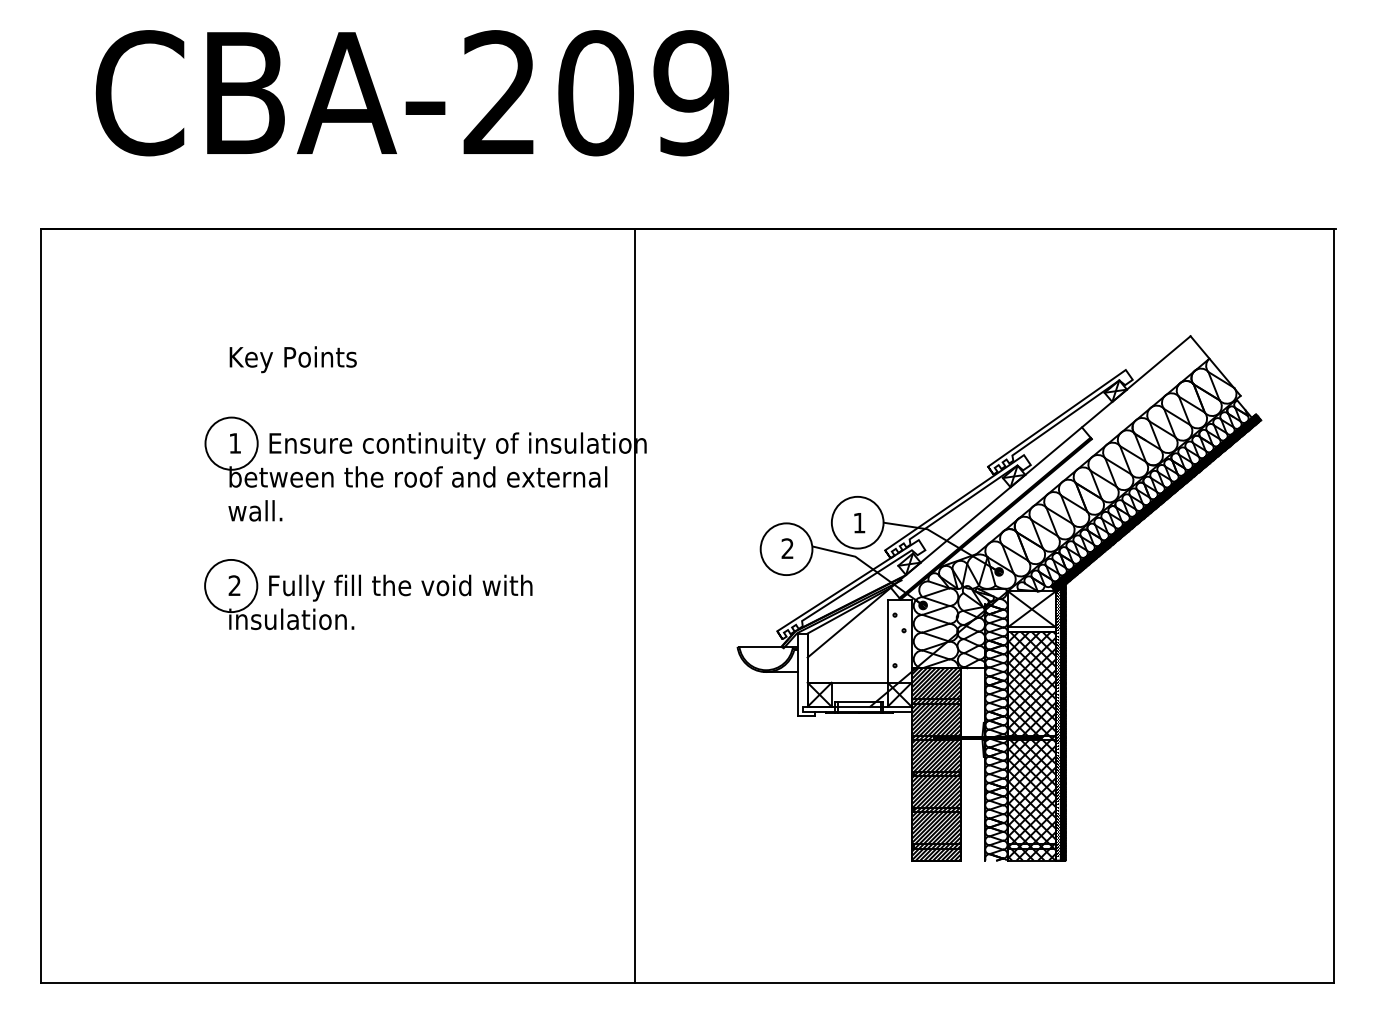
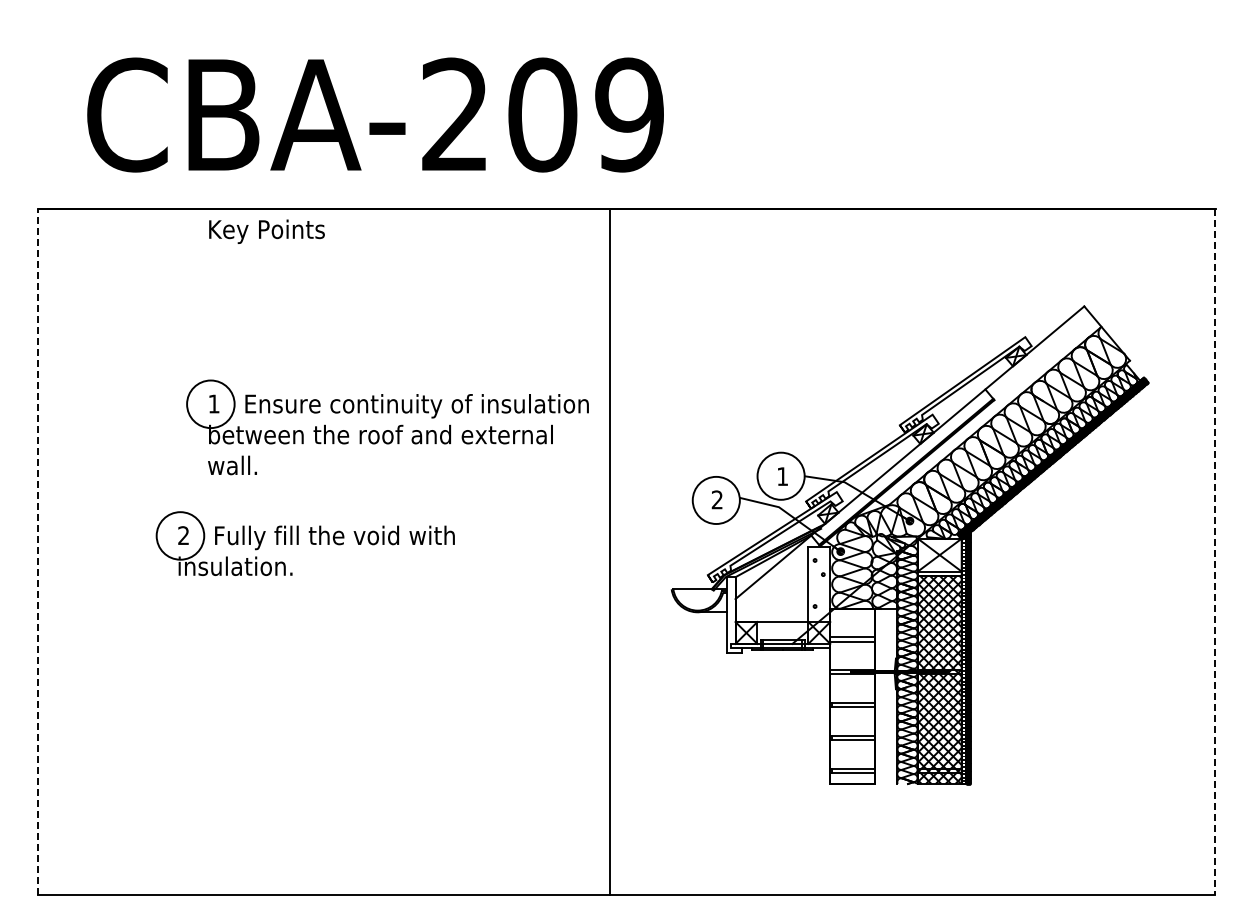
text: (412, 92) -> (375, 114), moved
text: (292, 359) -> (266, 231), moved
part: (367, 594) -> (304, 543), moved
line: (41, 605) -> (37, 551), solid -> dashed
line: (634, 605) -> (609, 551), moved
line: (1334, 606) -> (1215, 552), solid -> dashed
hatch: (936, 763) -> (852, 695), removed

